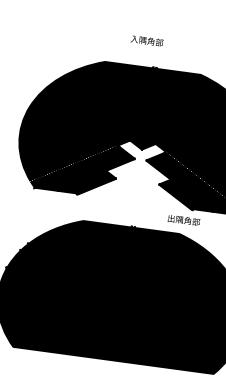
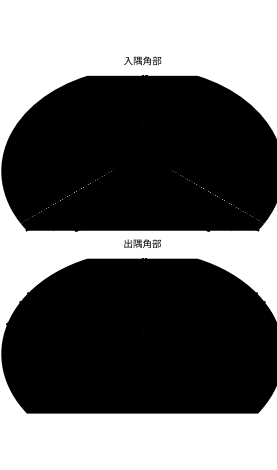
text: (146, 40) -> (142, 60), moved
fill: (139, 171) -> (142, 195), added
text: (183, 220) -> (142, 243), moved

